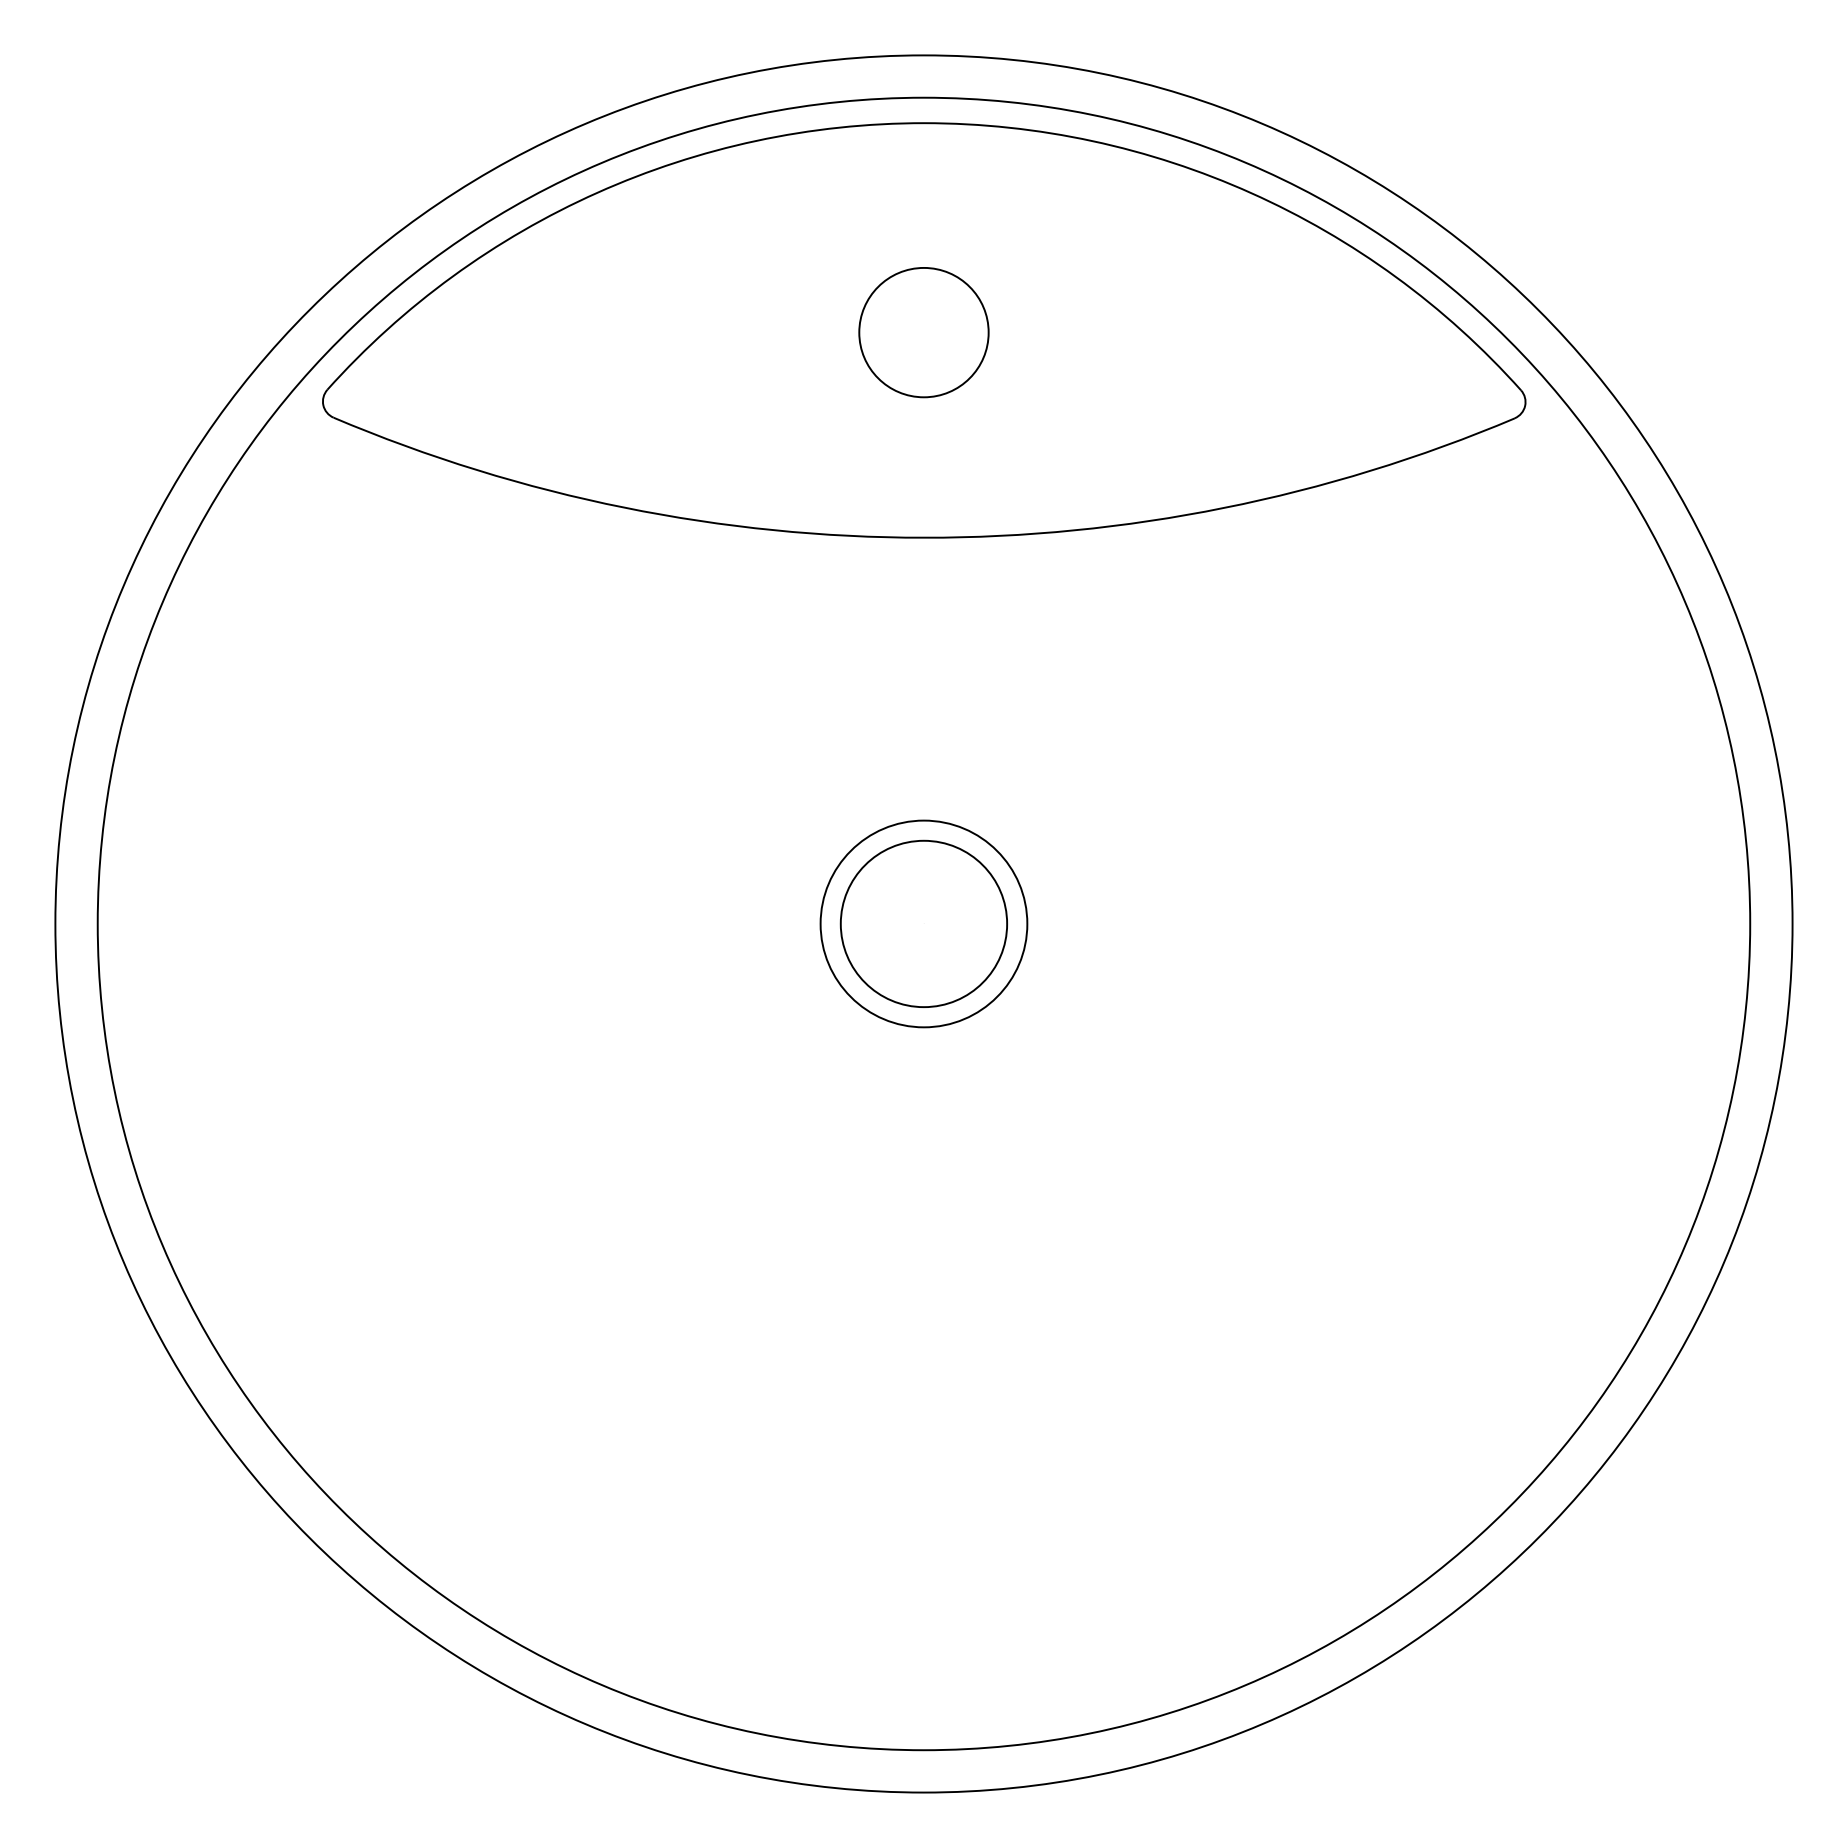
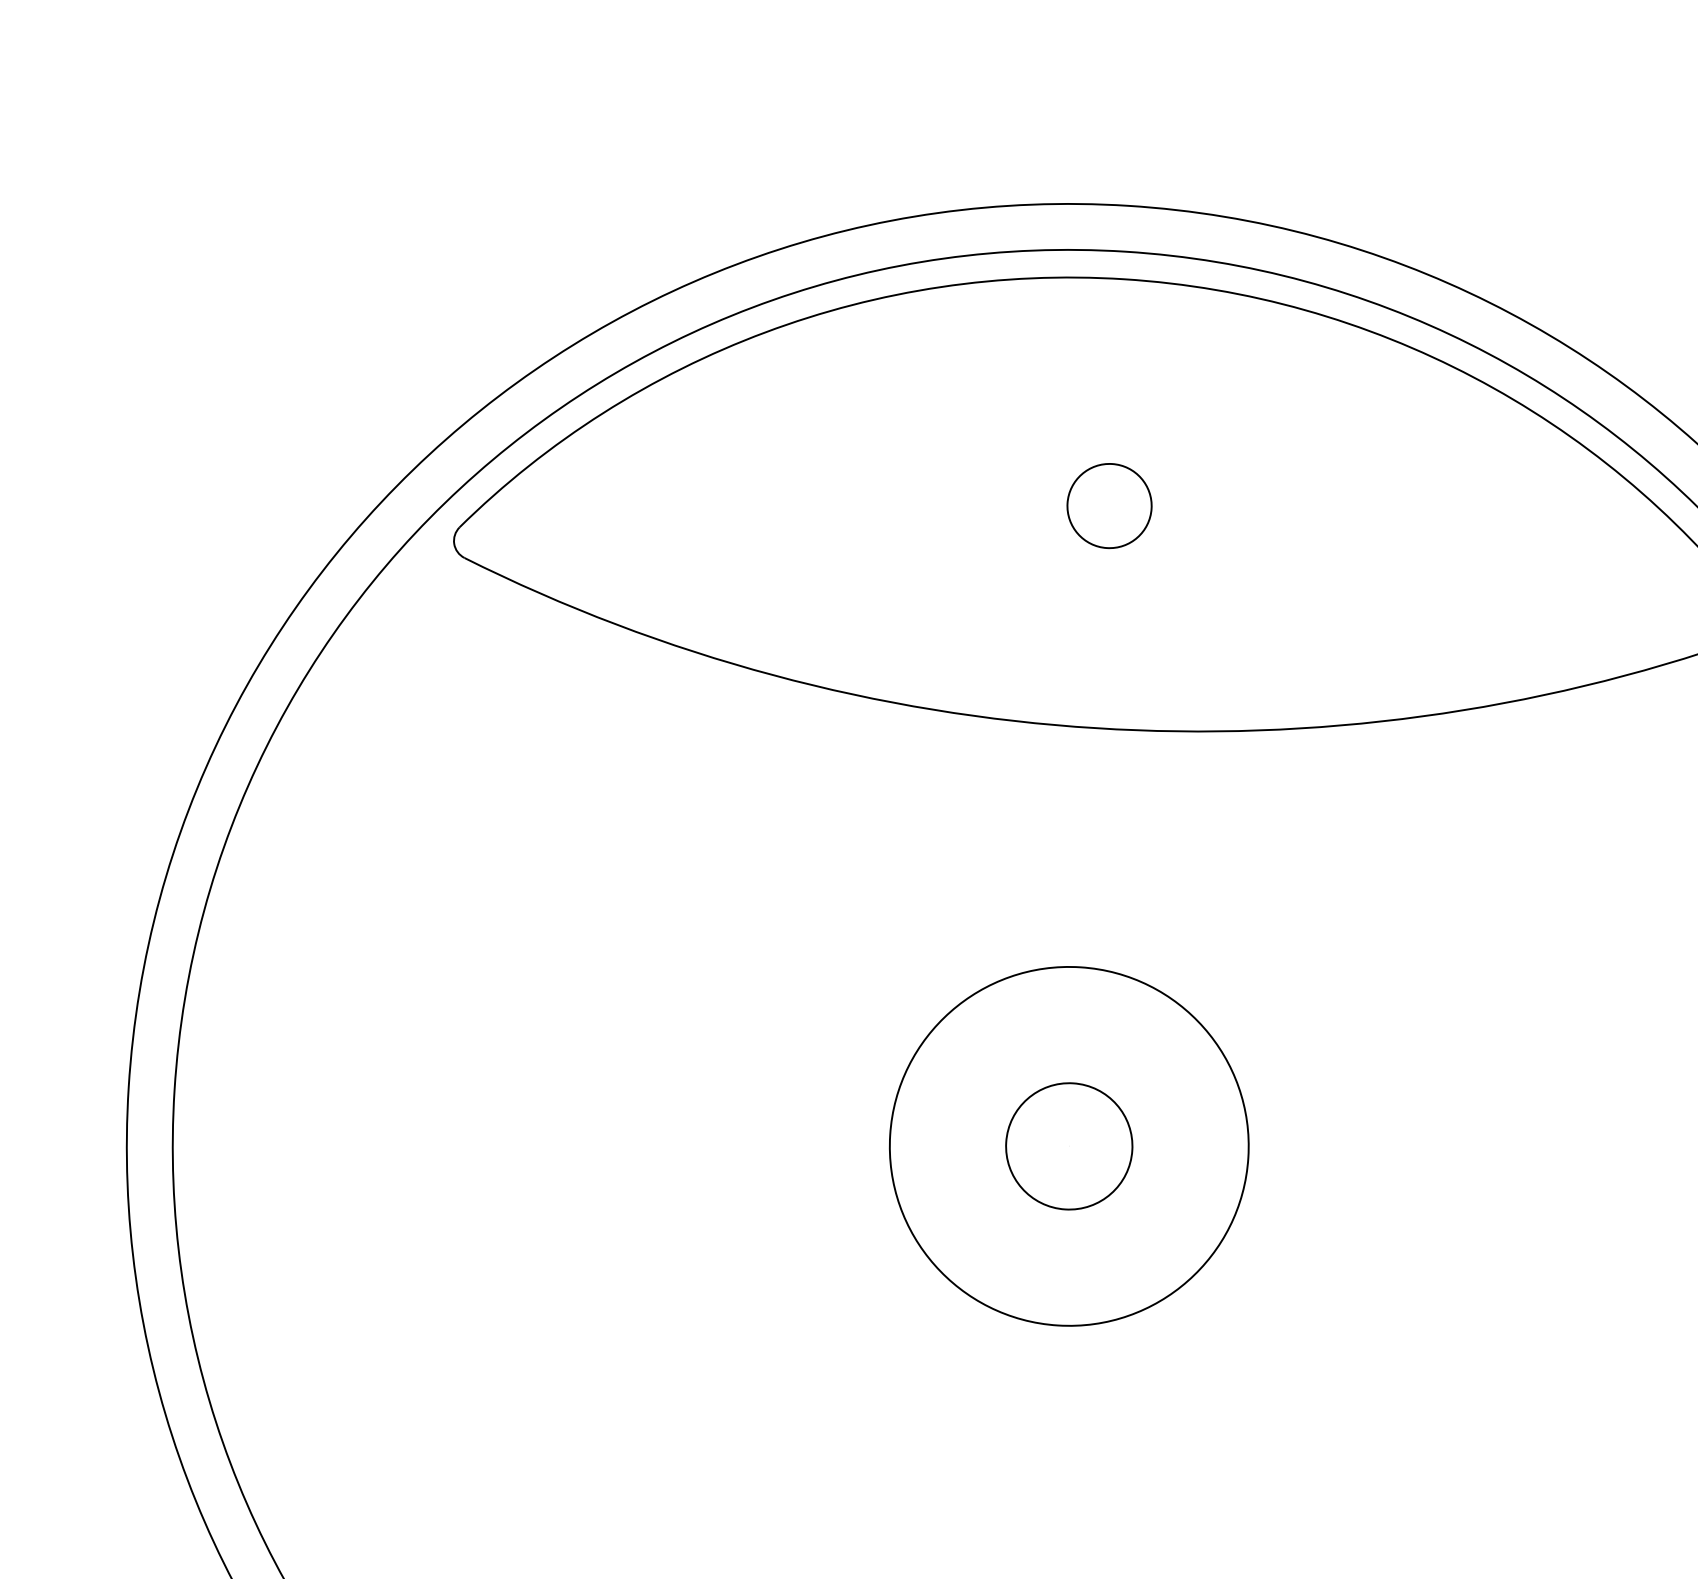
circle: (923, 332) -> (1109, 505), size x0.6
circle: (923, 923) -> (1068, 1145), size x0.7
circle: (923, 923) -> (1068, 1145), size x1.6

